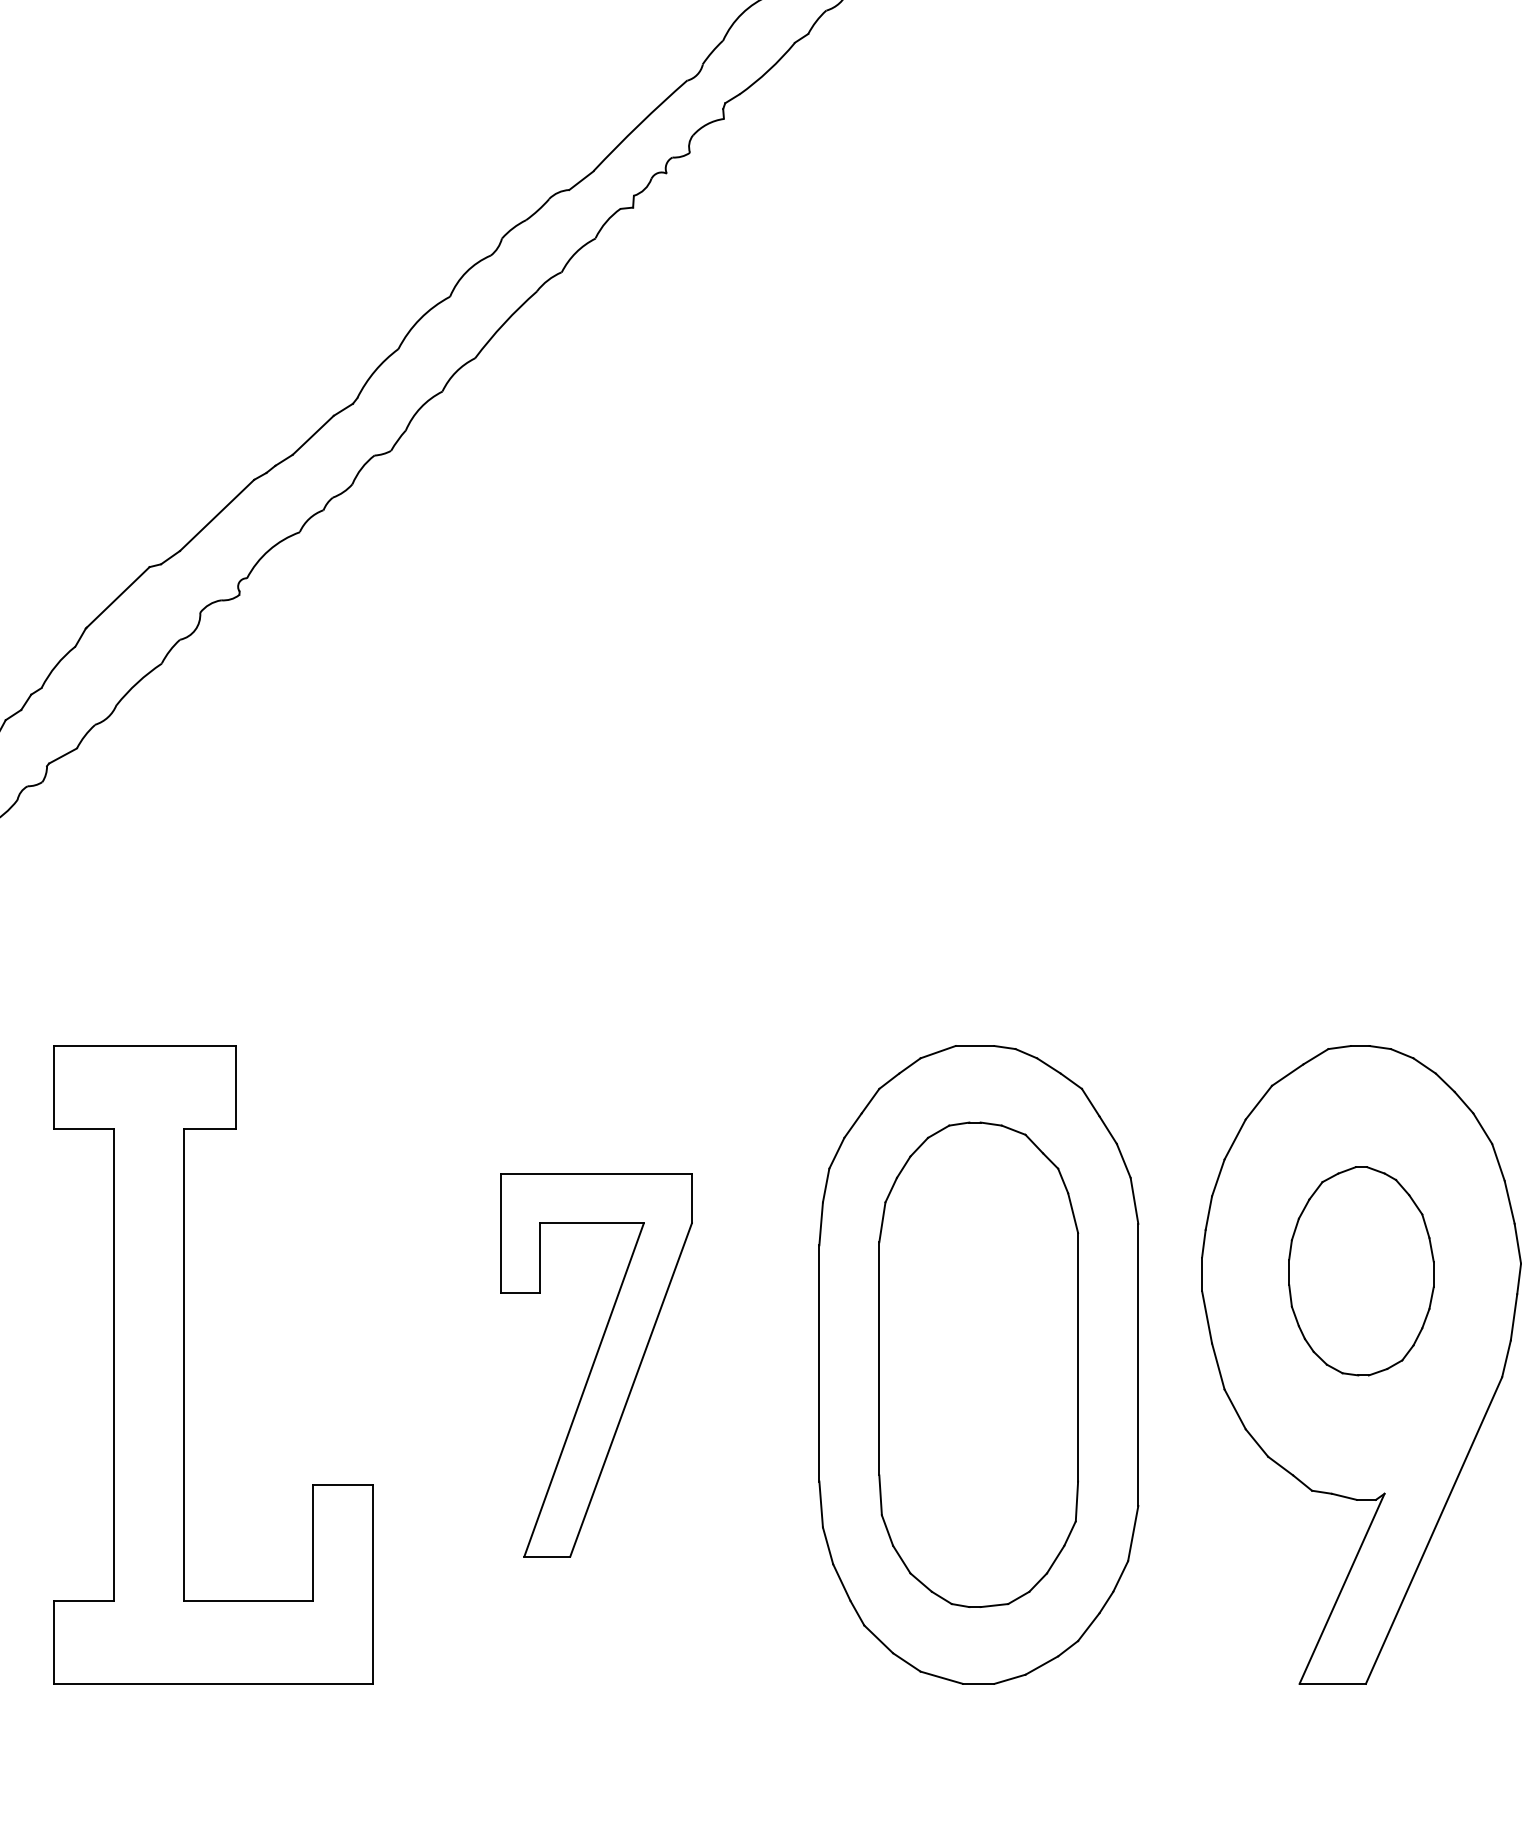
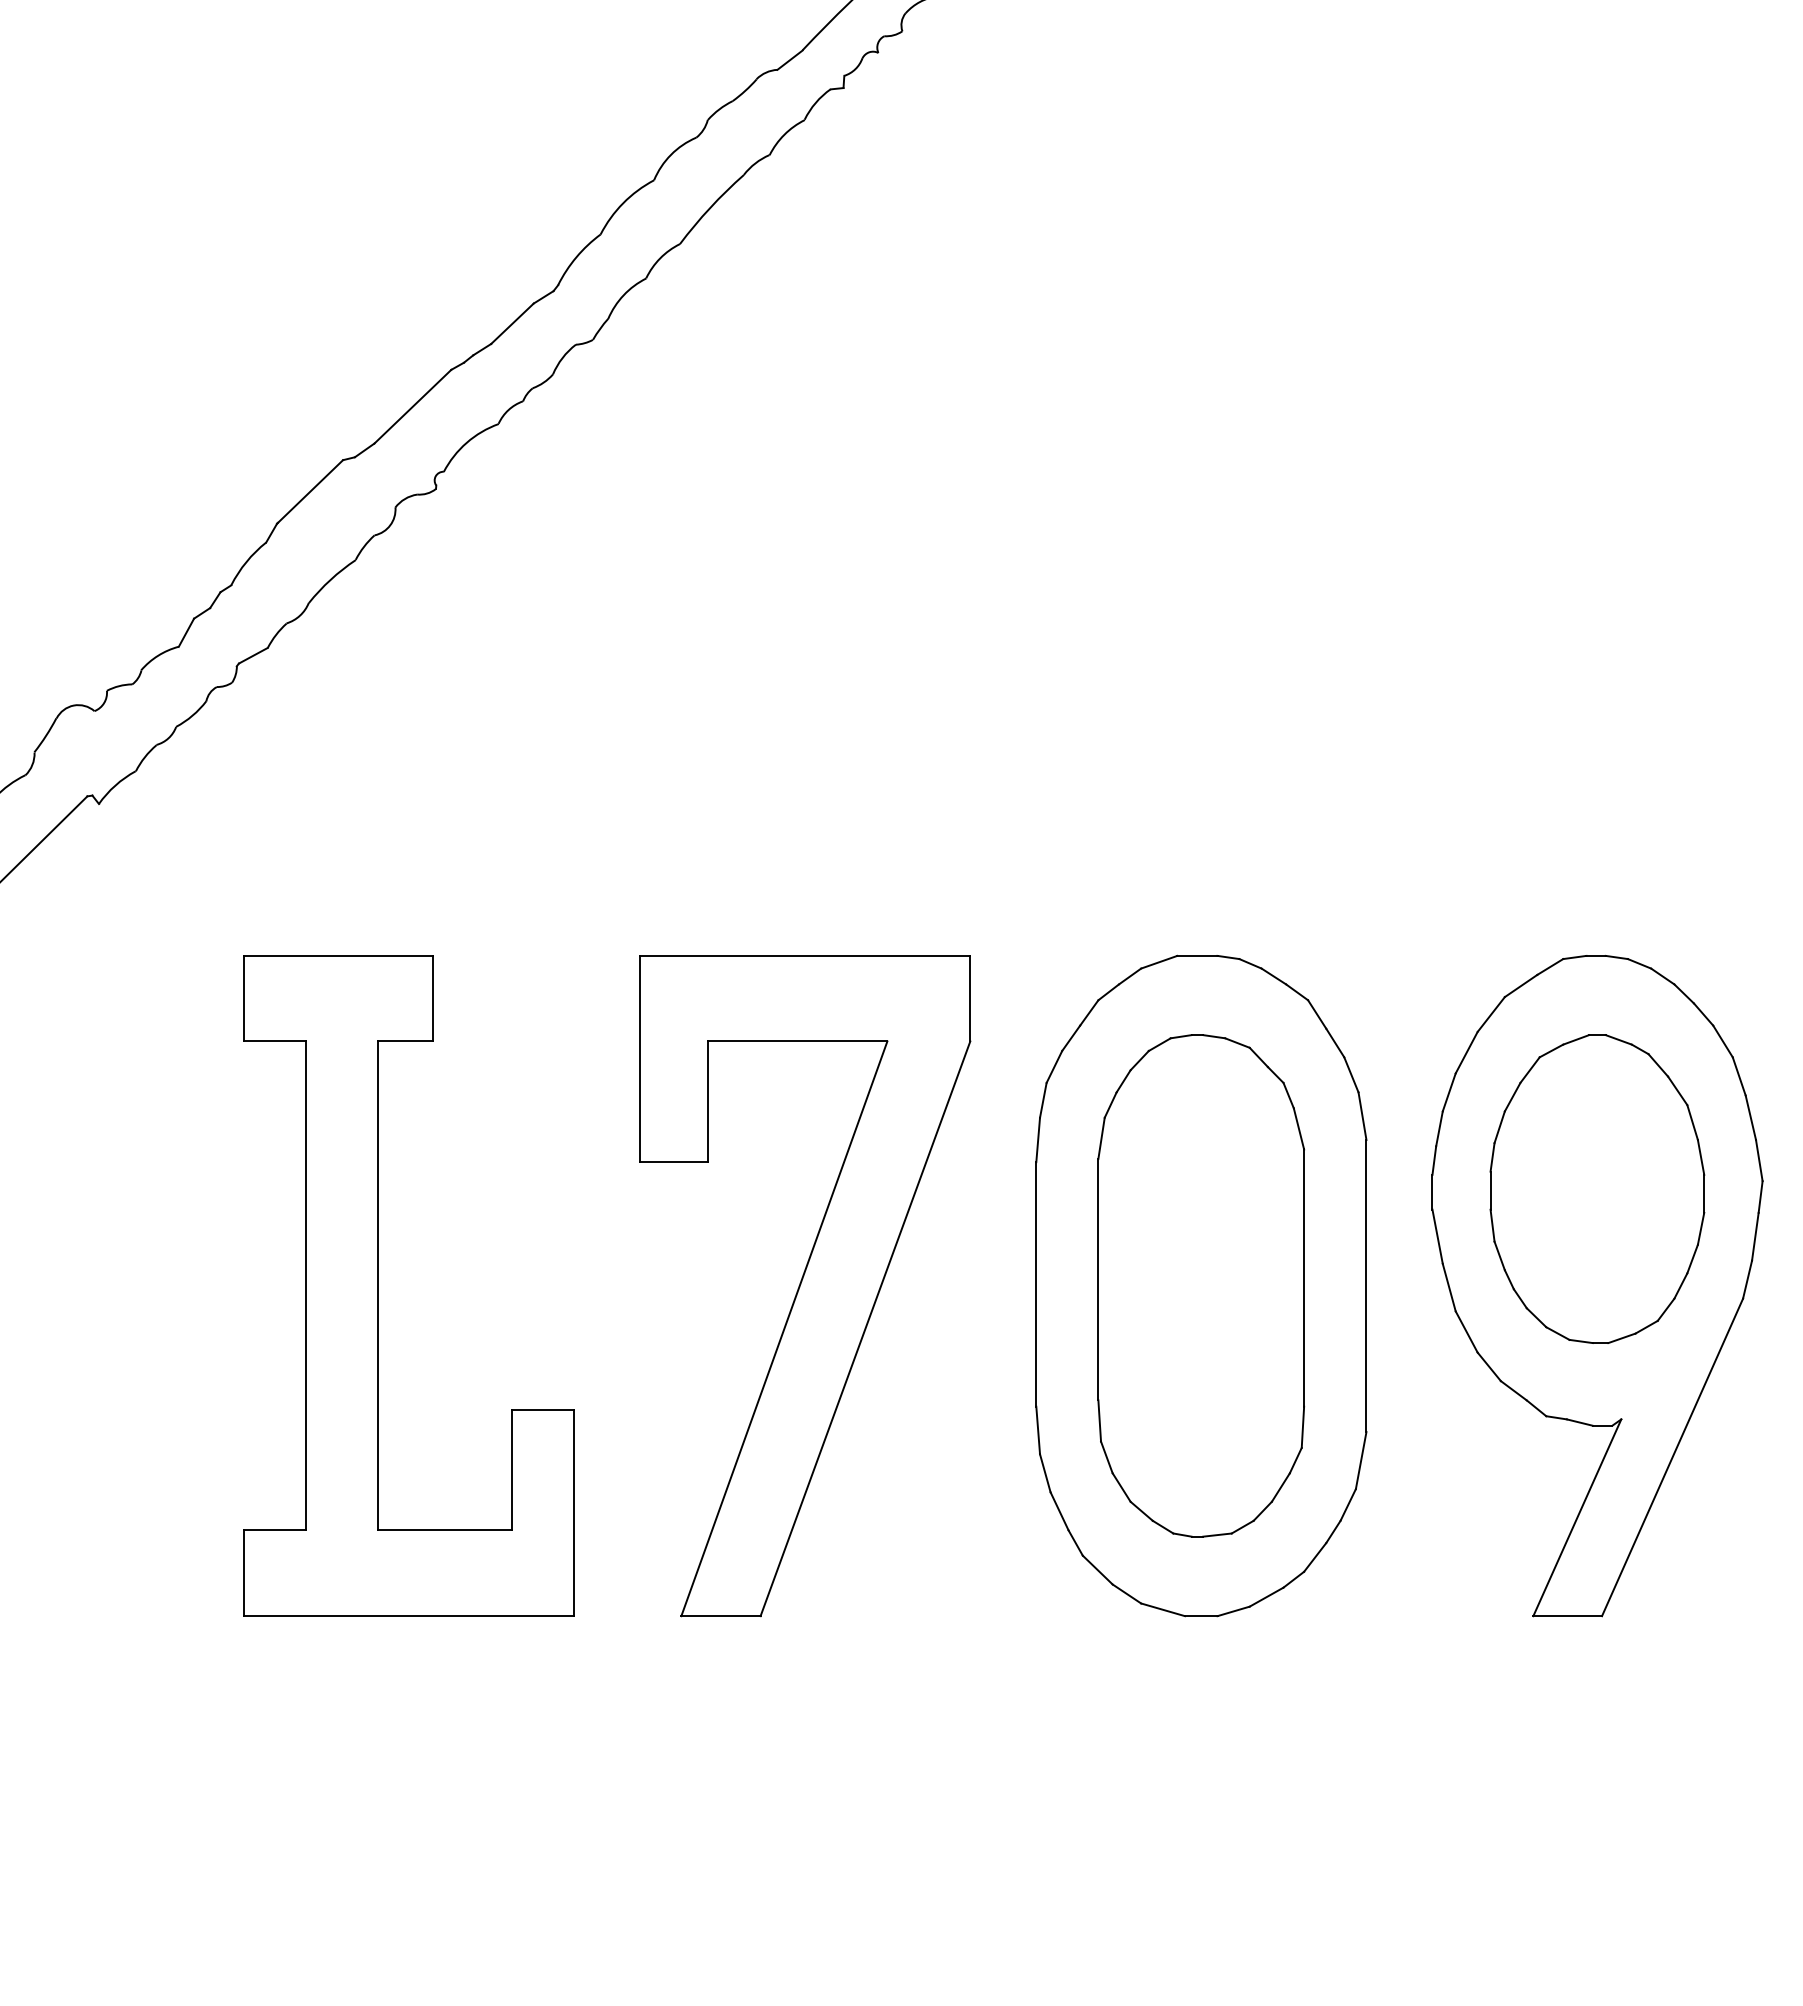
part: (1361, 1270) -> (1597, 1188), size x1.43
part: (596, 1365) -> (805, 1286), size x1.67

